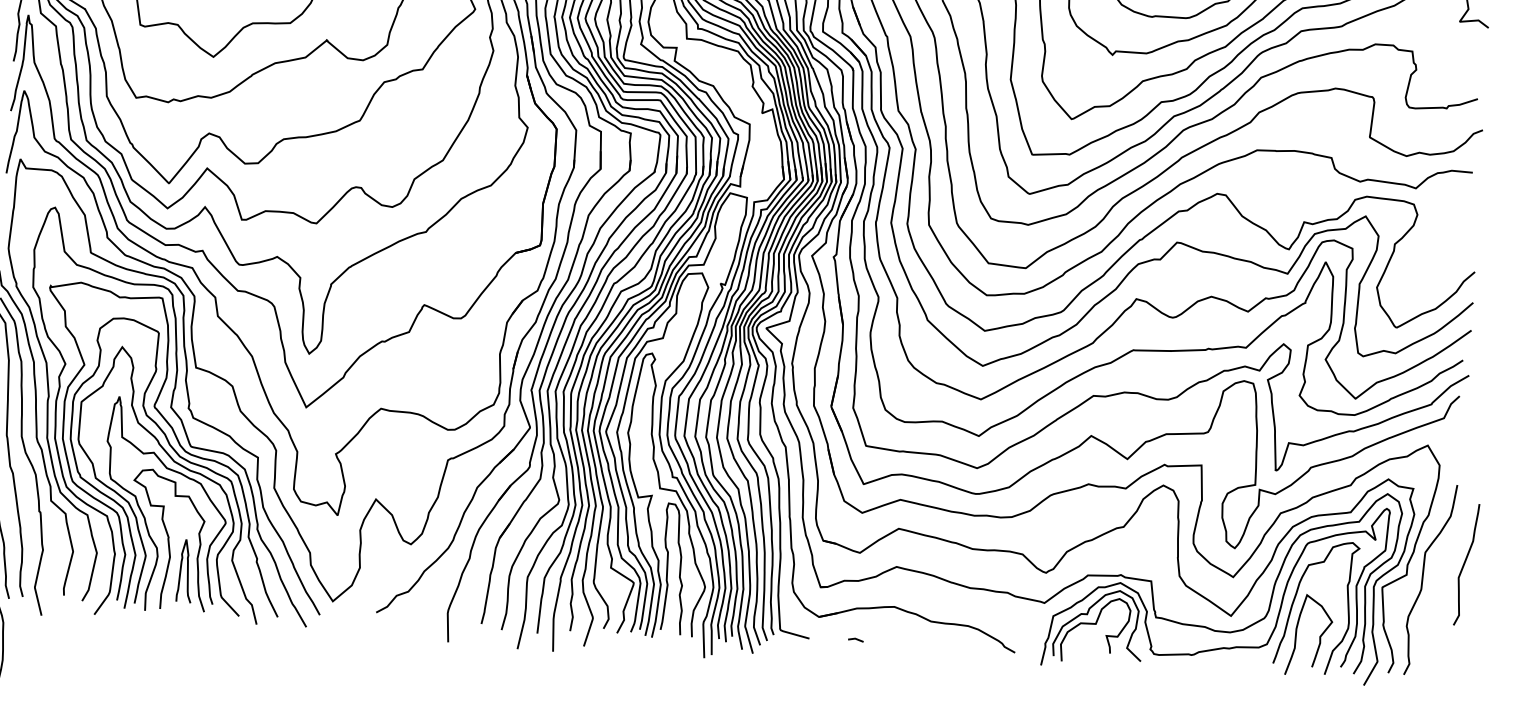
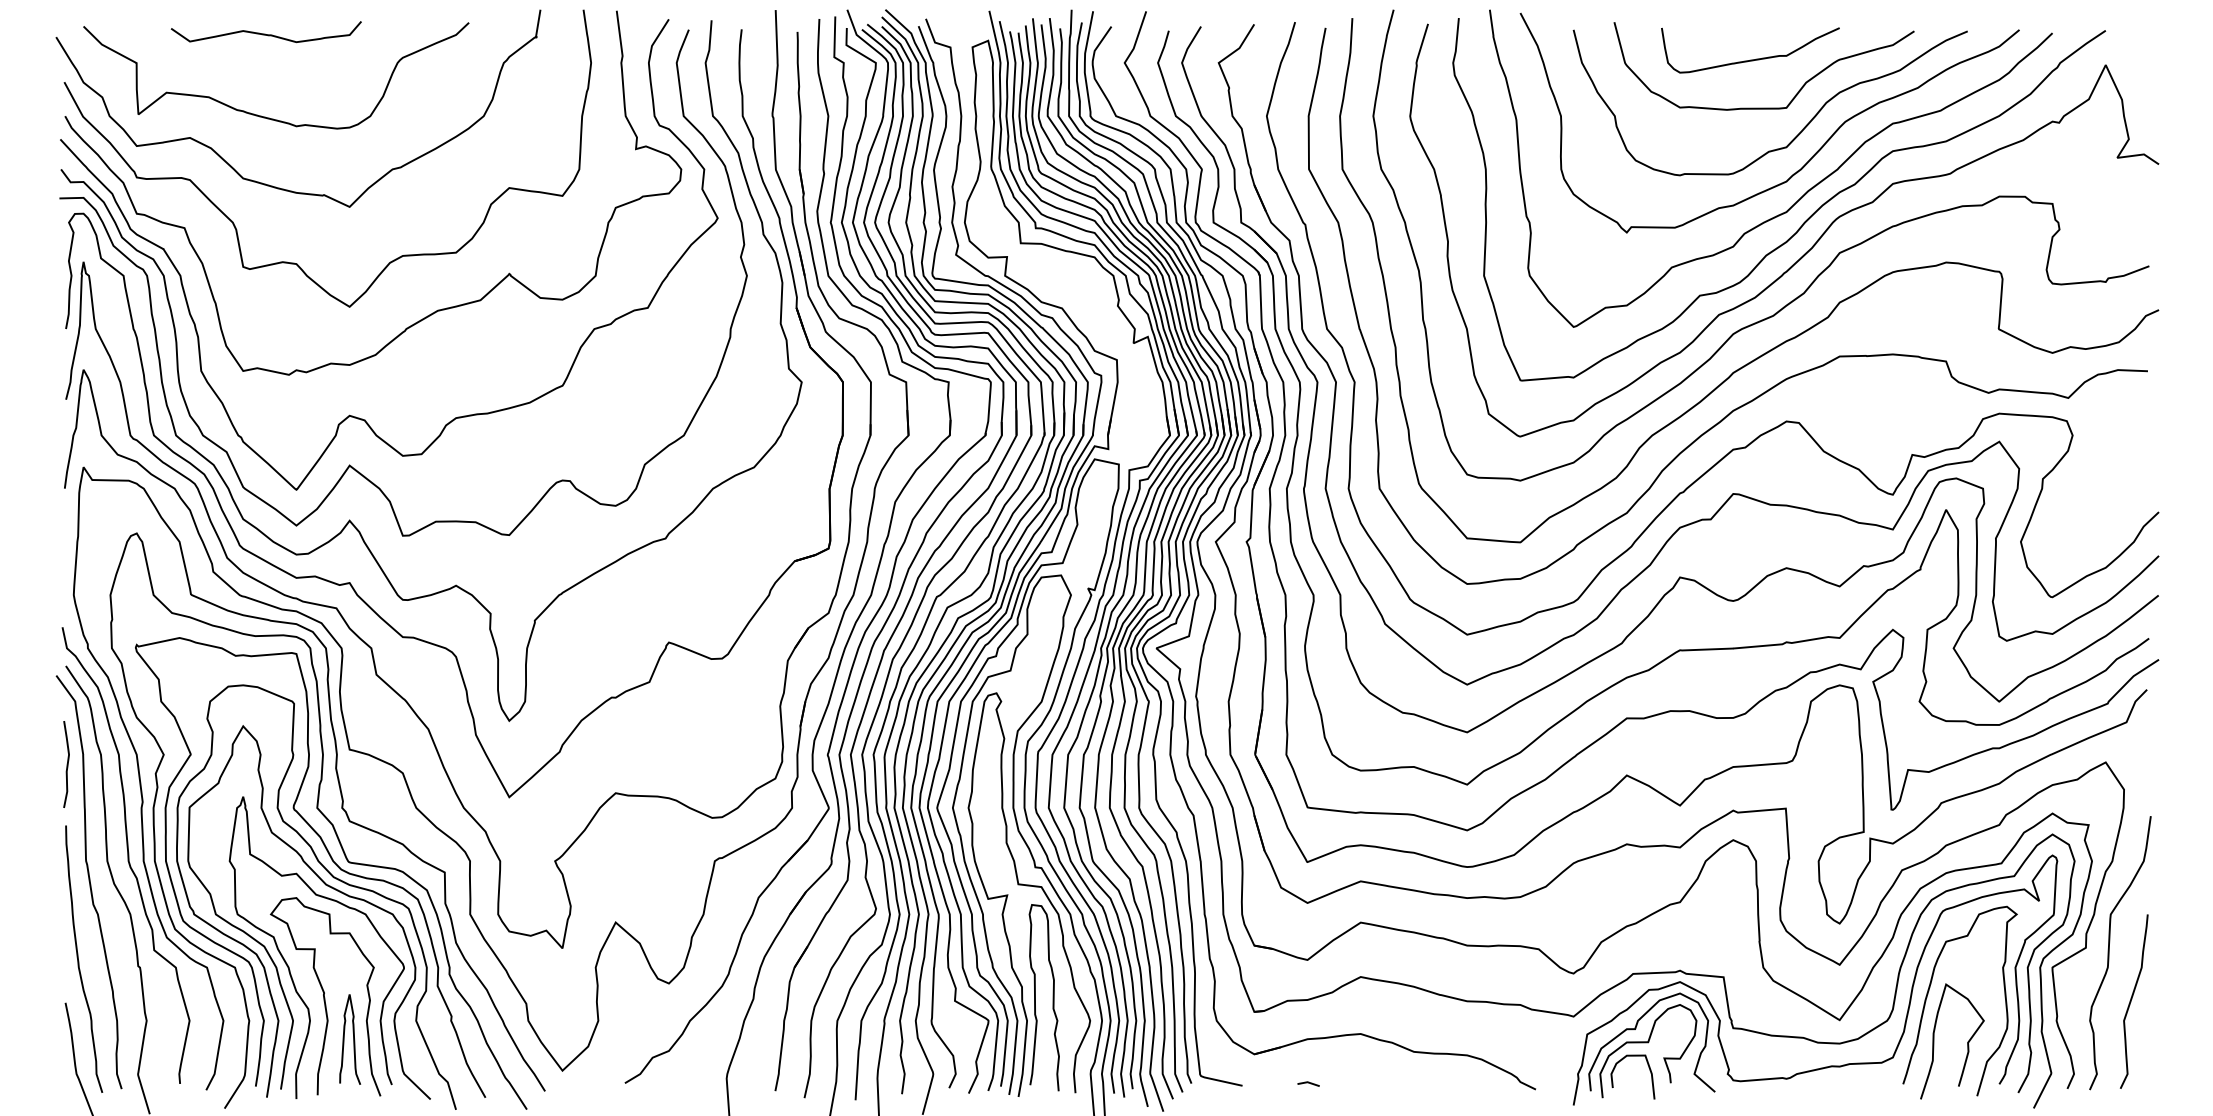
curve: (1465, 563) -> (2132, 999), moved
curve: (1095, 643) -> (1649, 1070), added

